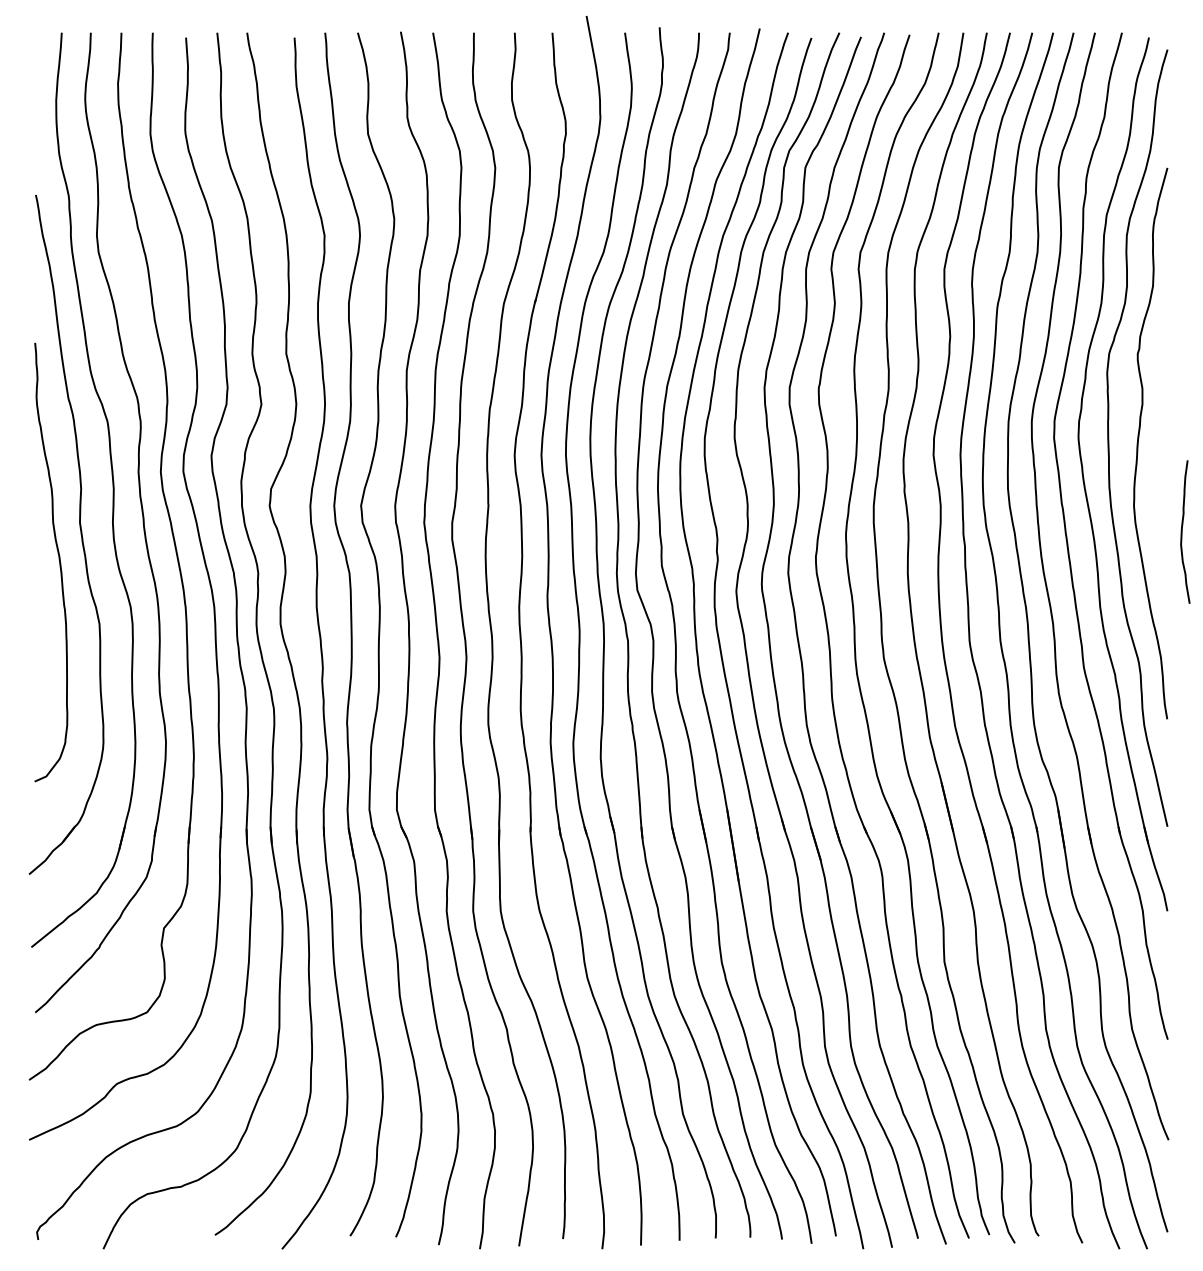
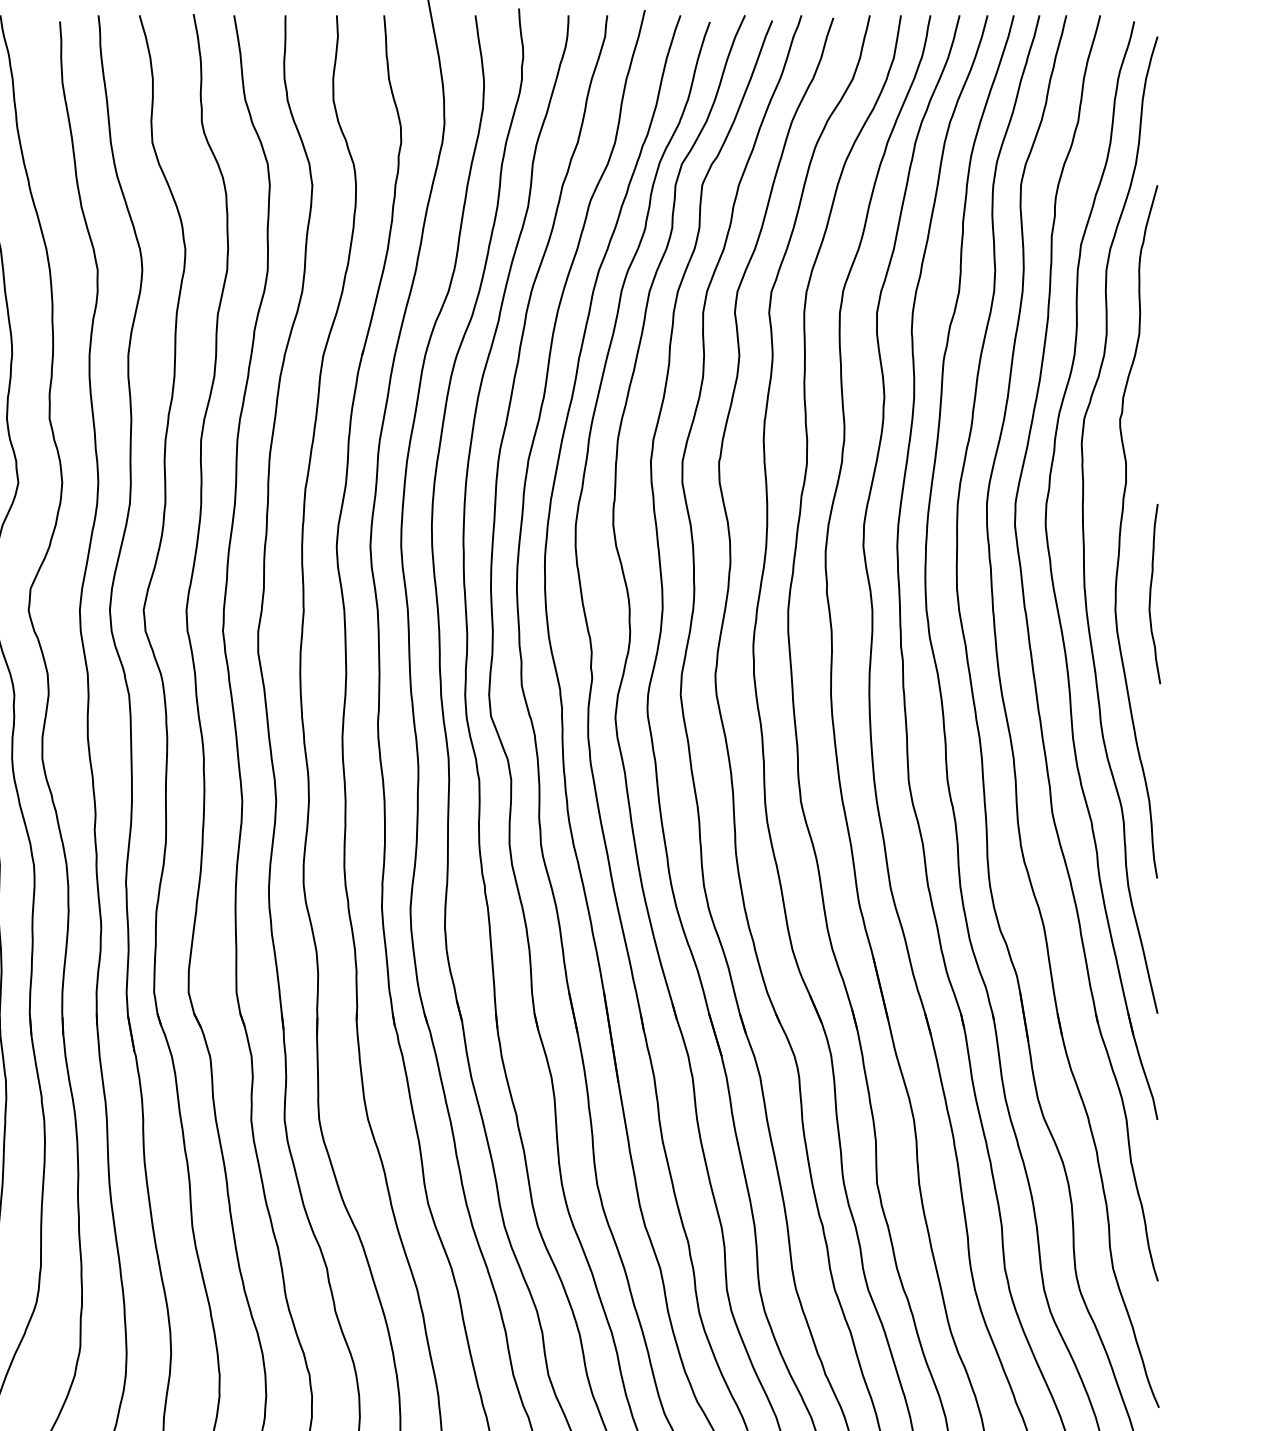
curve: (1182, 531) -> (1151, 593), moved

